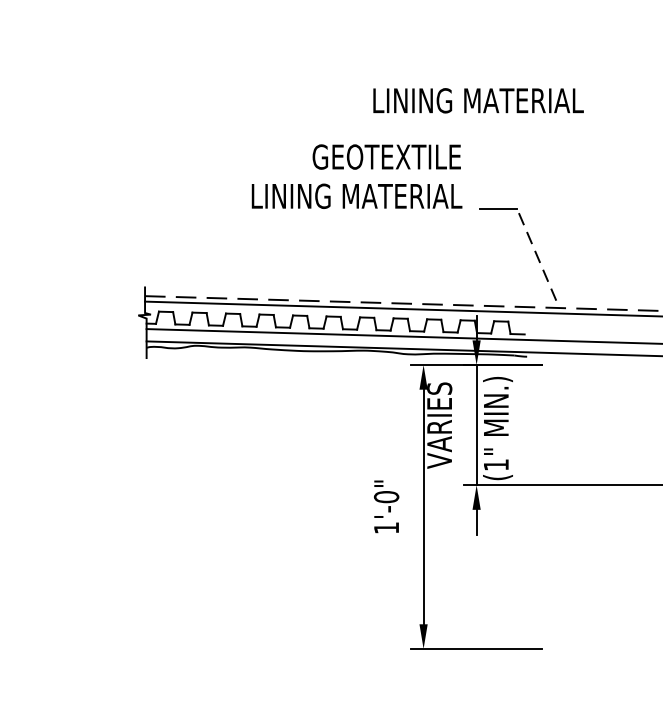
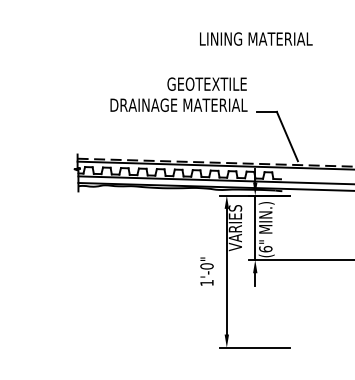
text: (478, 99) -> (256, 38), moved
text: (268, 194) -> (143, 104), LINING MATERIAL -> DRAINAGE MATERIAL
line: (536, 254) -> (287, 136), dashed -> solid
text: (495, 465) -> (265, 249), (1" -> (6"

